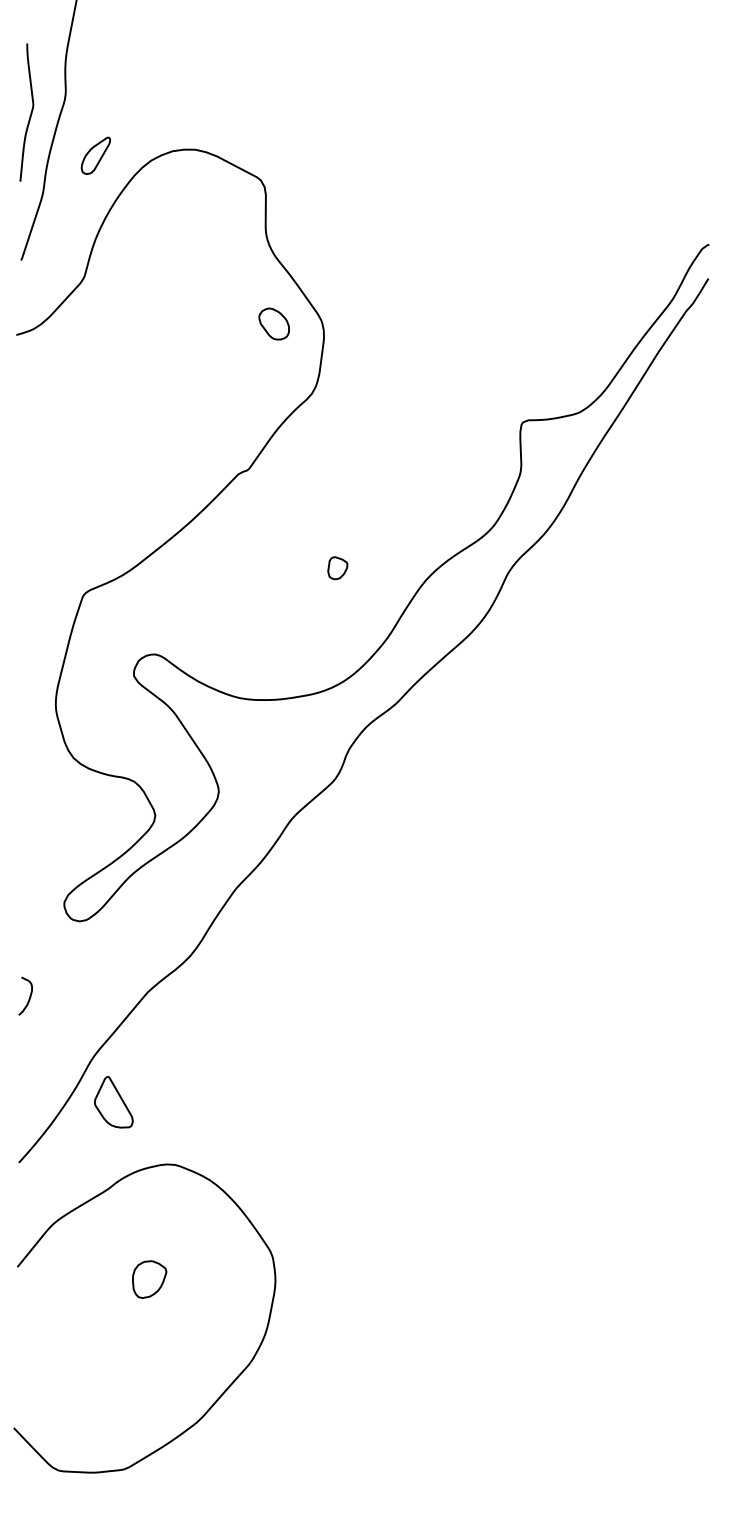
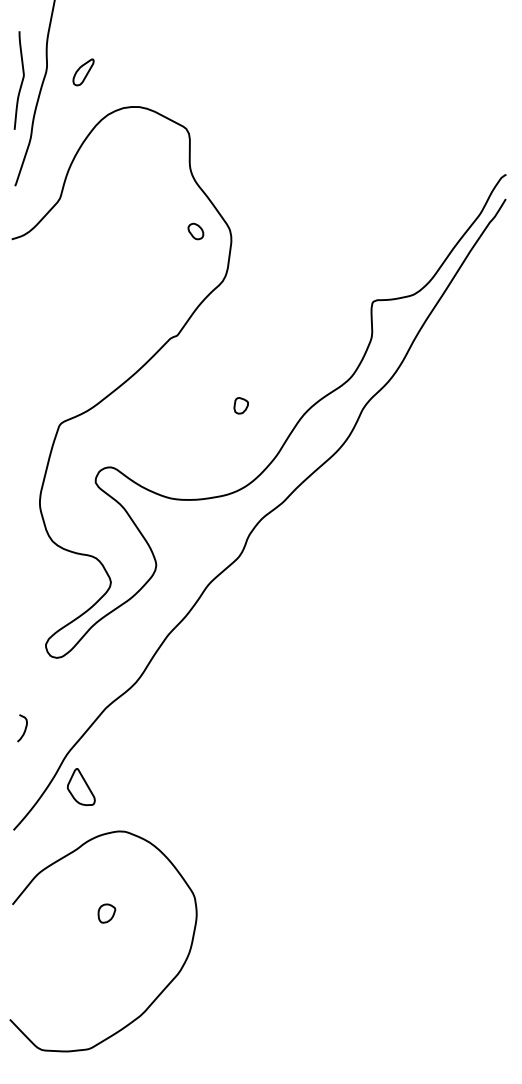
part: (95, 155) -> (83, 72), moved
part: (273, 324) -> (195, 231), size x0.7
curve: (28, 996) -> (24, 728), moved
part: (149, 1279) -> (106, 913), size x0.7

